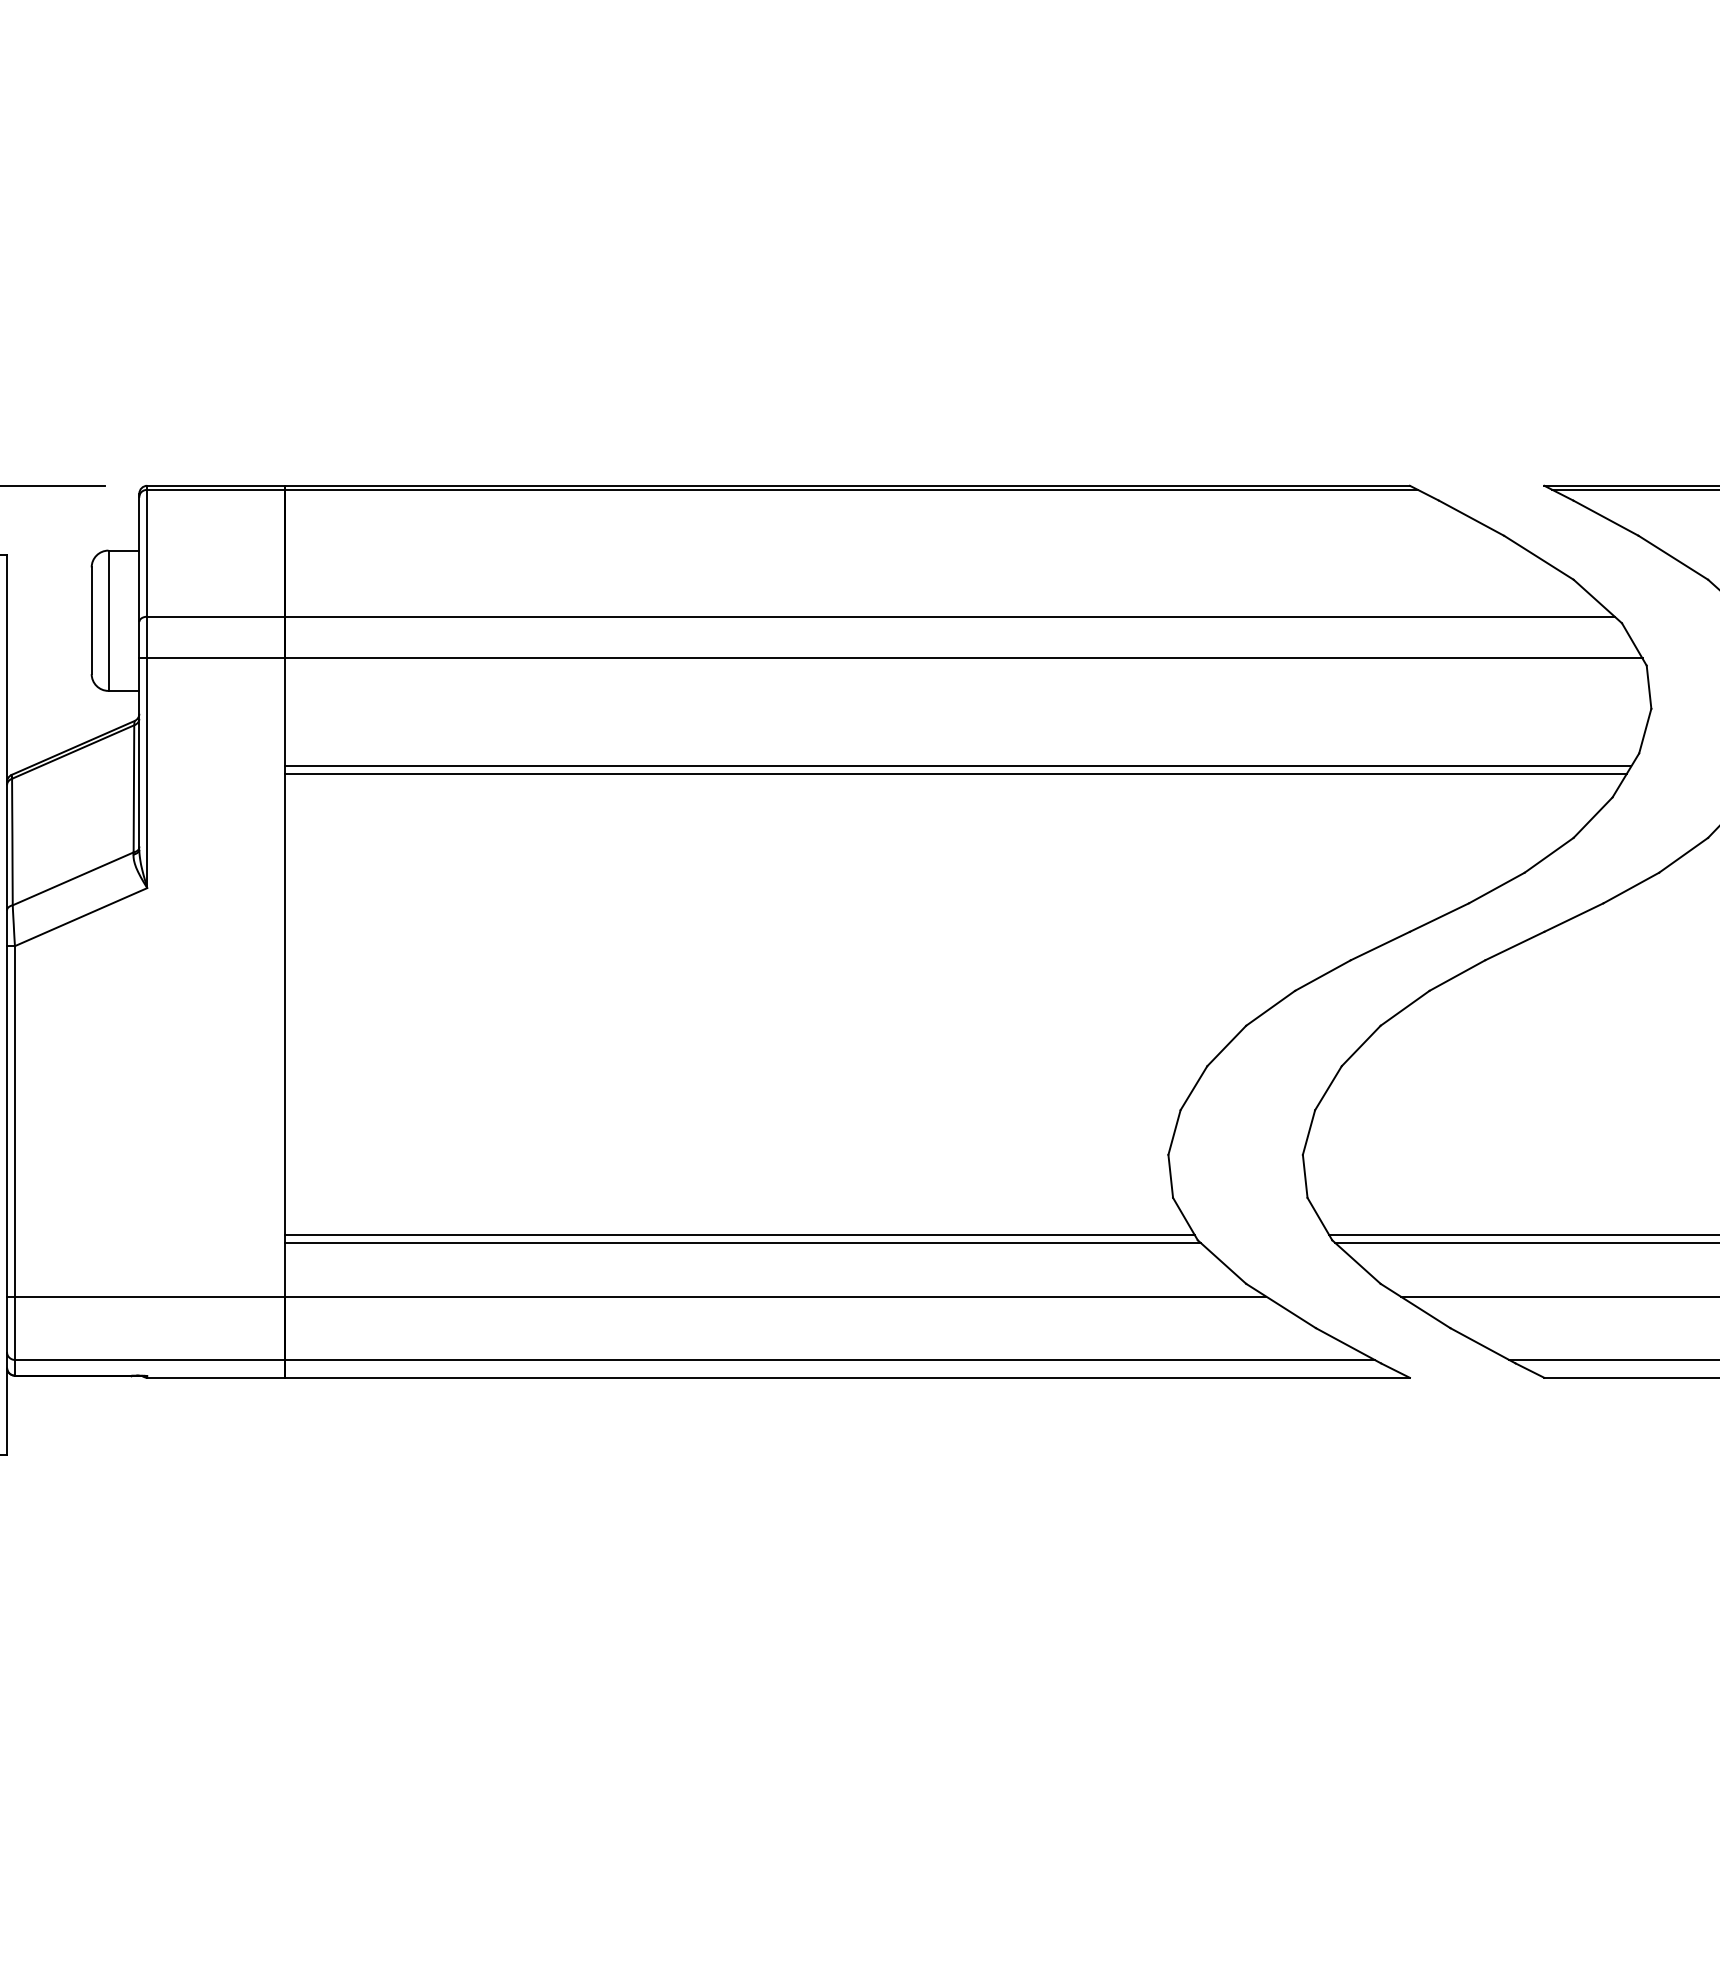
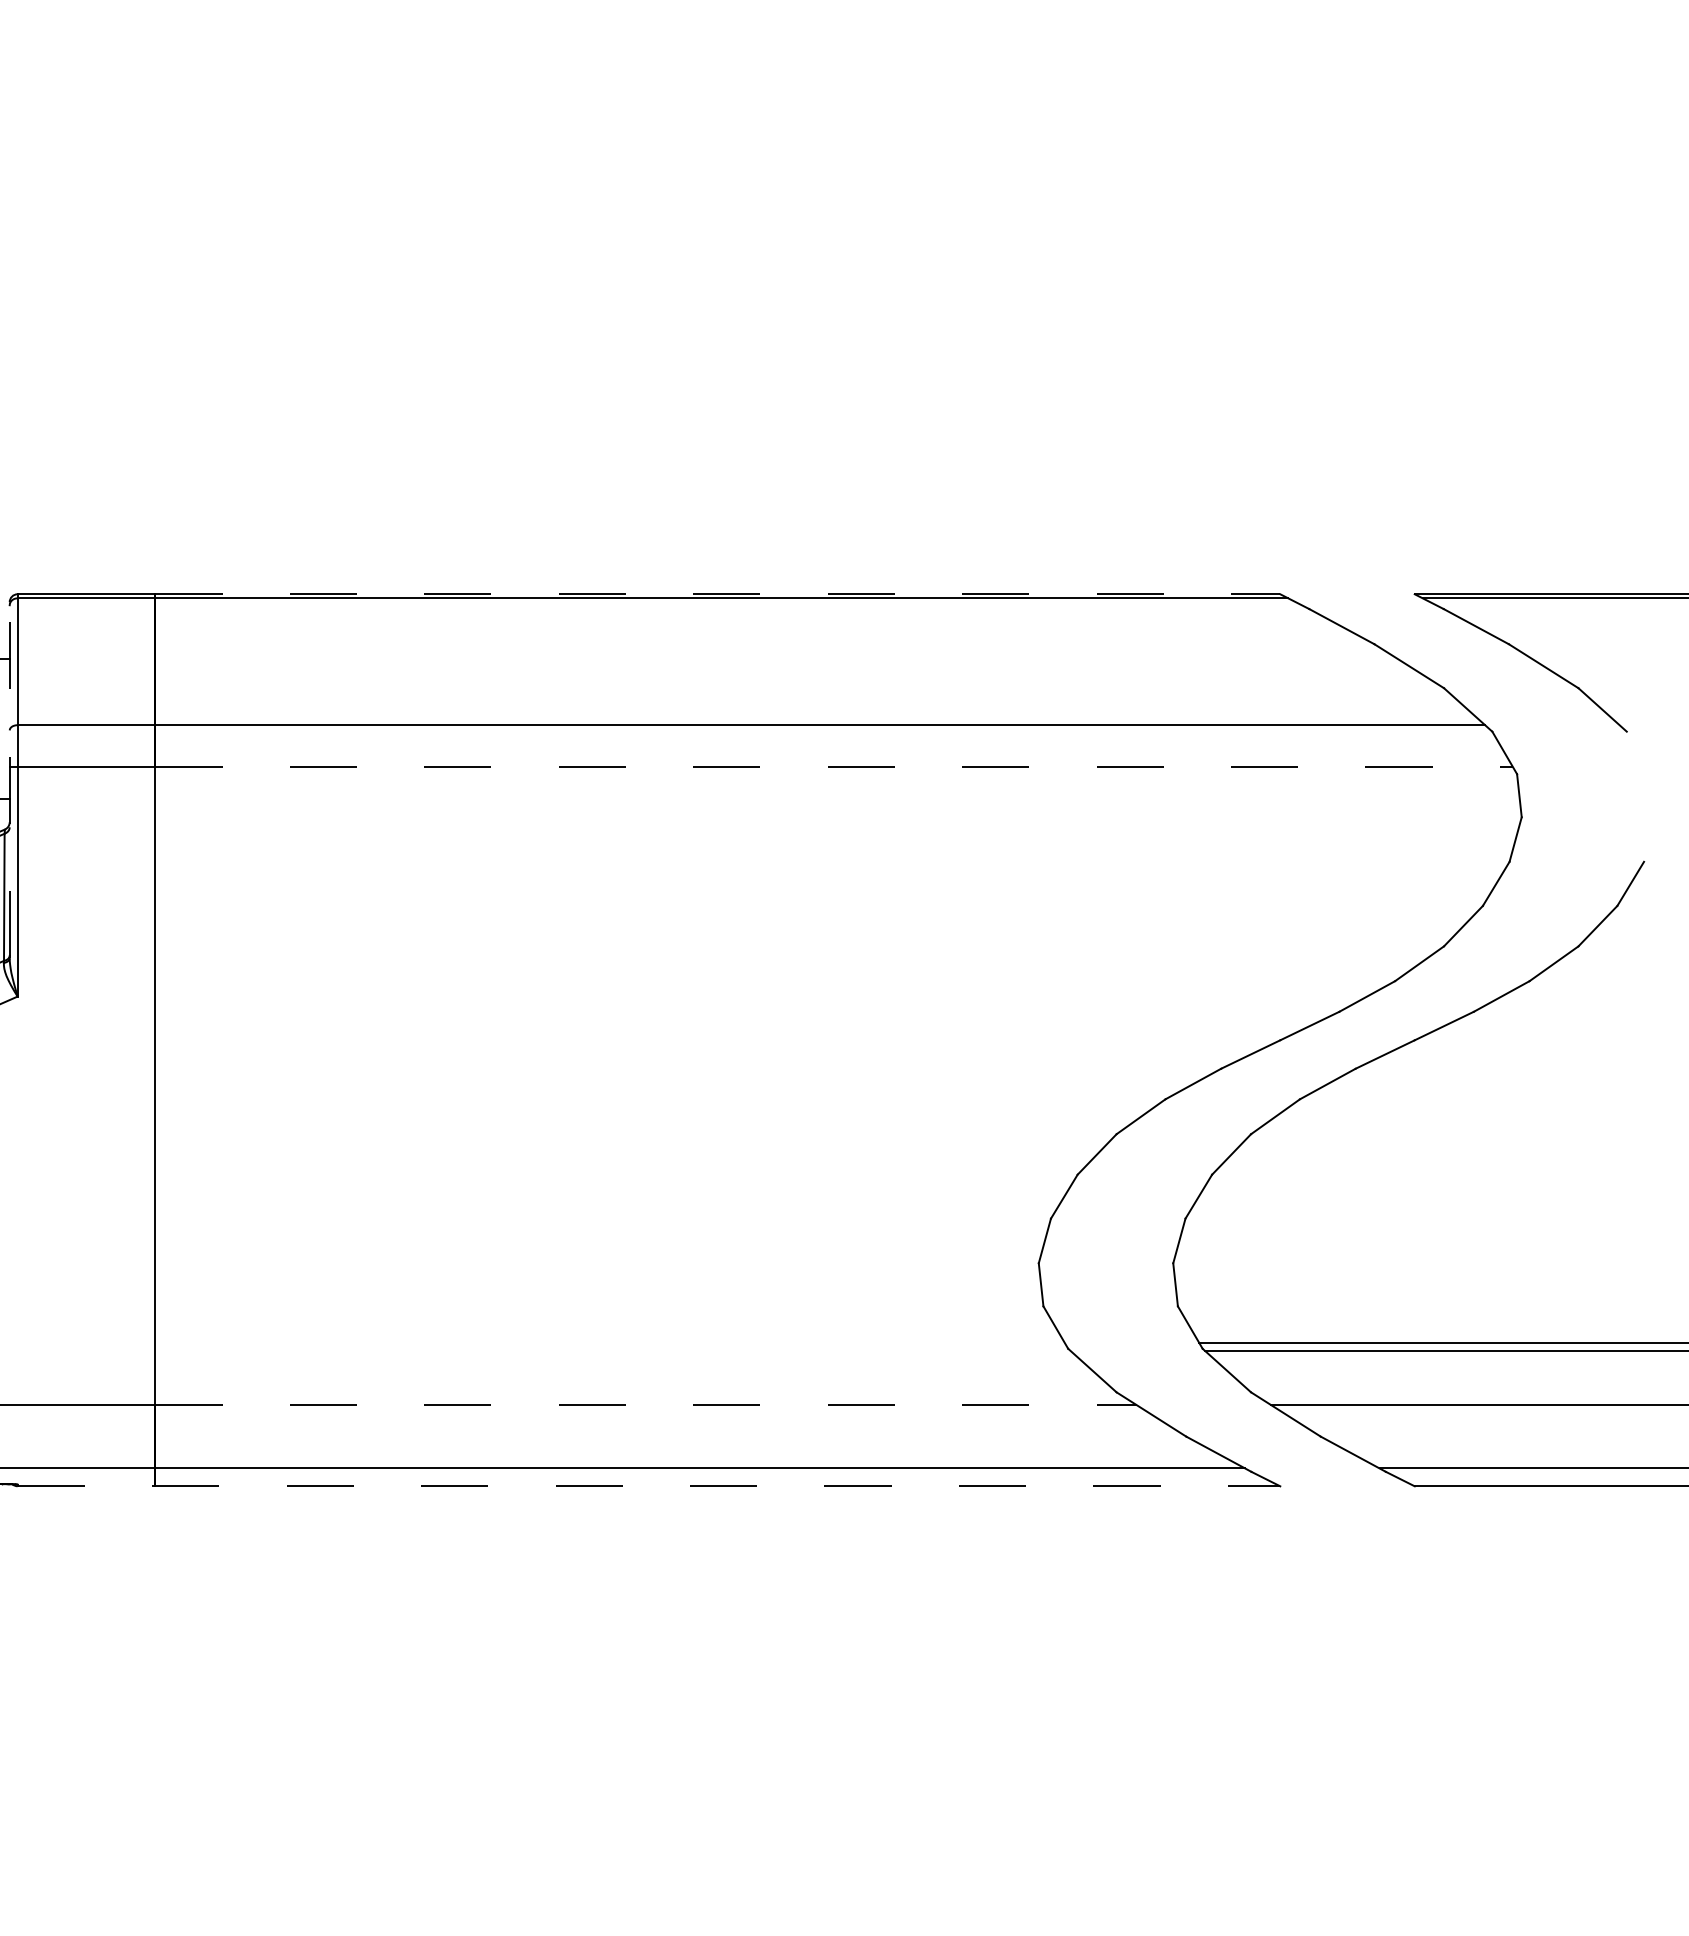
line: (847, 485) -> (717, 593), solid -> dashed
line: (963, 658) -> (833, 766), solid -> dashed
line: (139, 671) -> (9, 779), solid -> dashed
line: (957, 766) -> (827, 874), removed
line: (955, 774) -> (825, 882), removed
line: (739, 1234) -> (609, 1342), removed
line: (742, 1242) -> (612, 1350), removed
line: (775, 1296) -> (645, 1404), solid -> dashed
line: (779, 1377) -> (649, 1485), solid -> dashed

